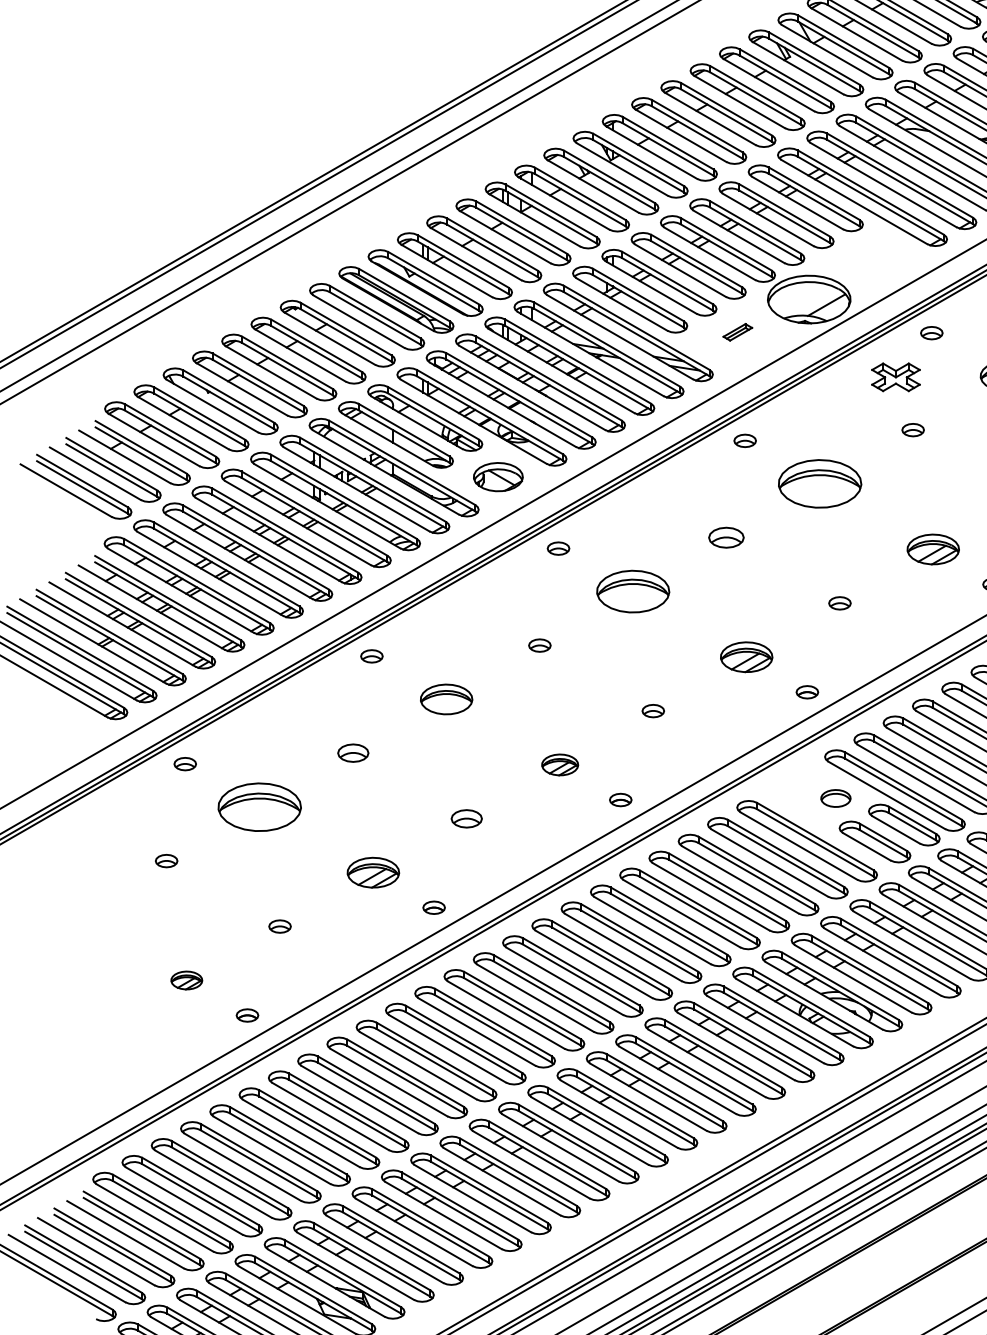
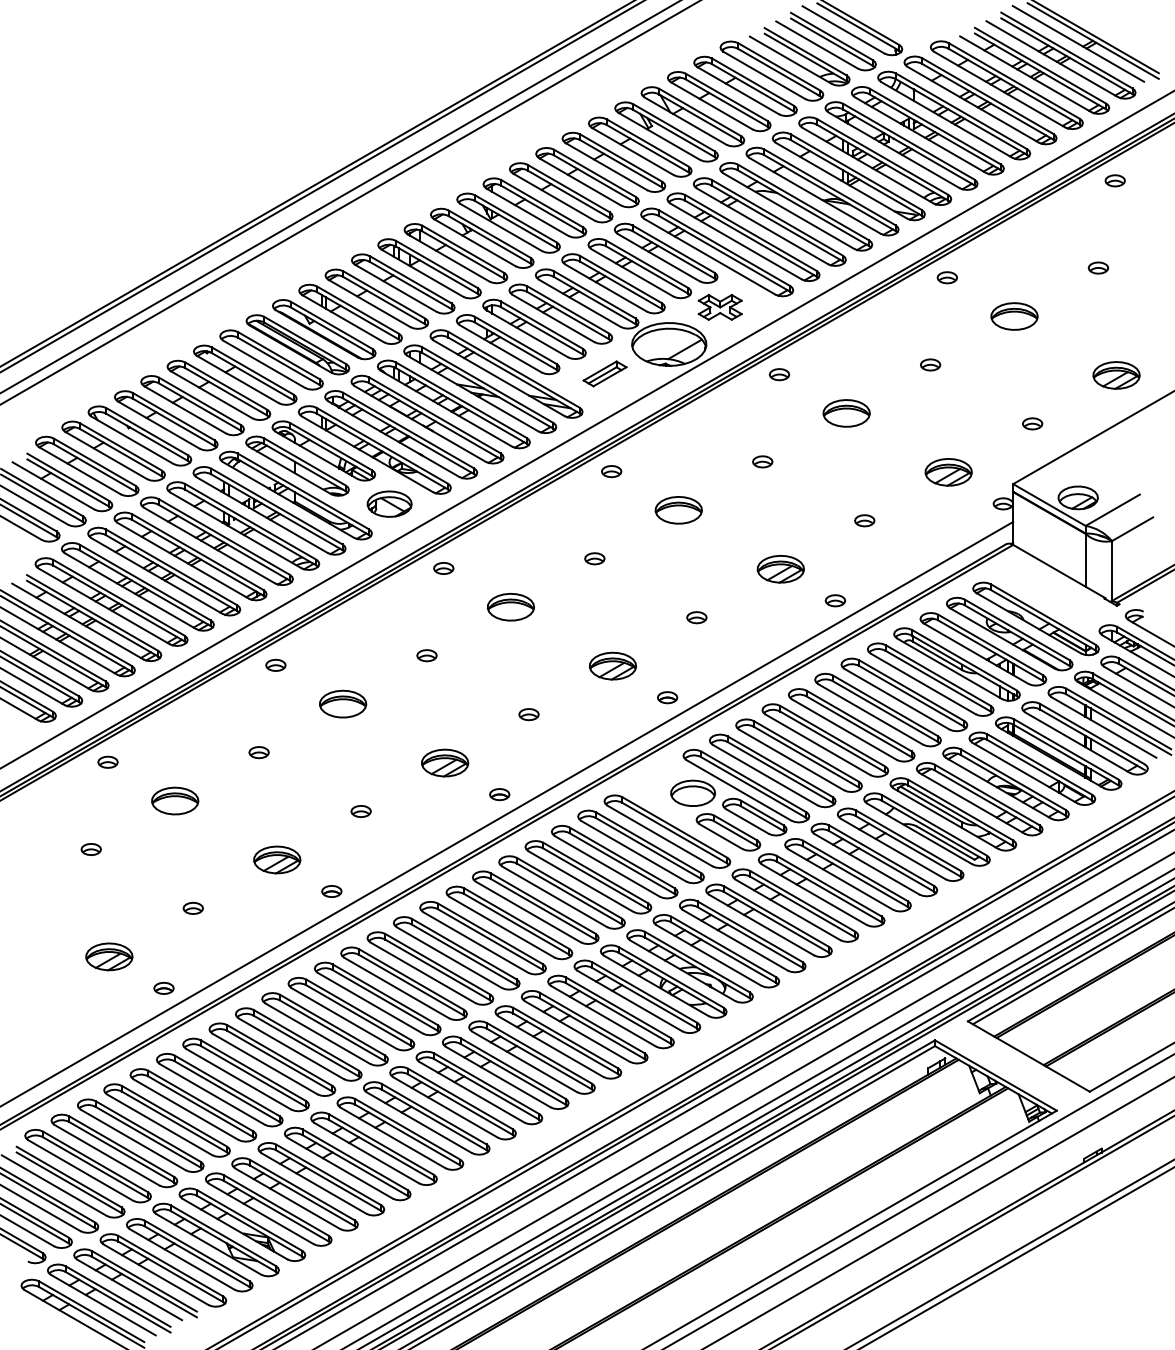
part: (737, 331) -> (604, 373), size x1.67
part: (895, 377) -> (719, 307), moved
part: (819, 484) -> (678, 510), size x0.62
part: (726, 537) -> (594, 558), size x0.62
part: (632, 592) -> (510, 607), size x0.71
part: (352, 753) -> (258, 752), size x0.71
part: (560, 764) -> (445, 762), size x1.43
part: (836, 797) -> (693, 792), size x1.67
part: (260, 806) -> (175, 800), size x0.62
part: (465, 818) -> (360, 811), size x0.71
part: (186, 980) -> (109, 956), size x1.67

